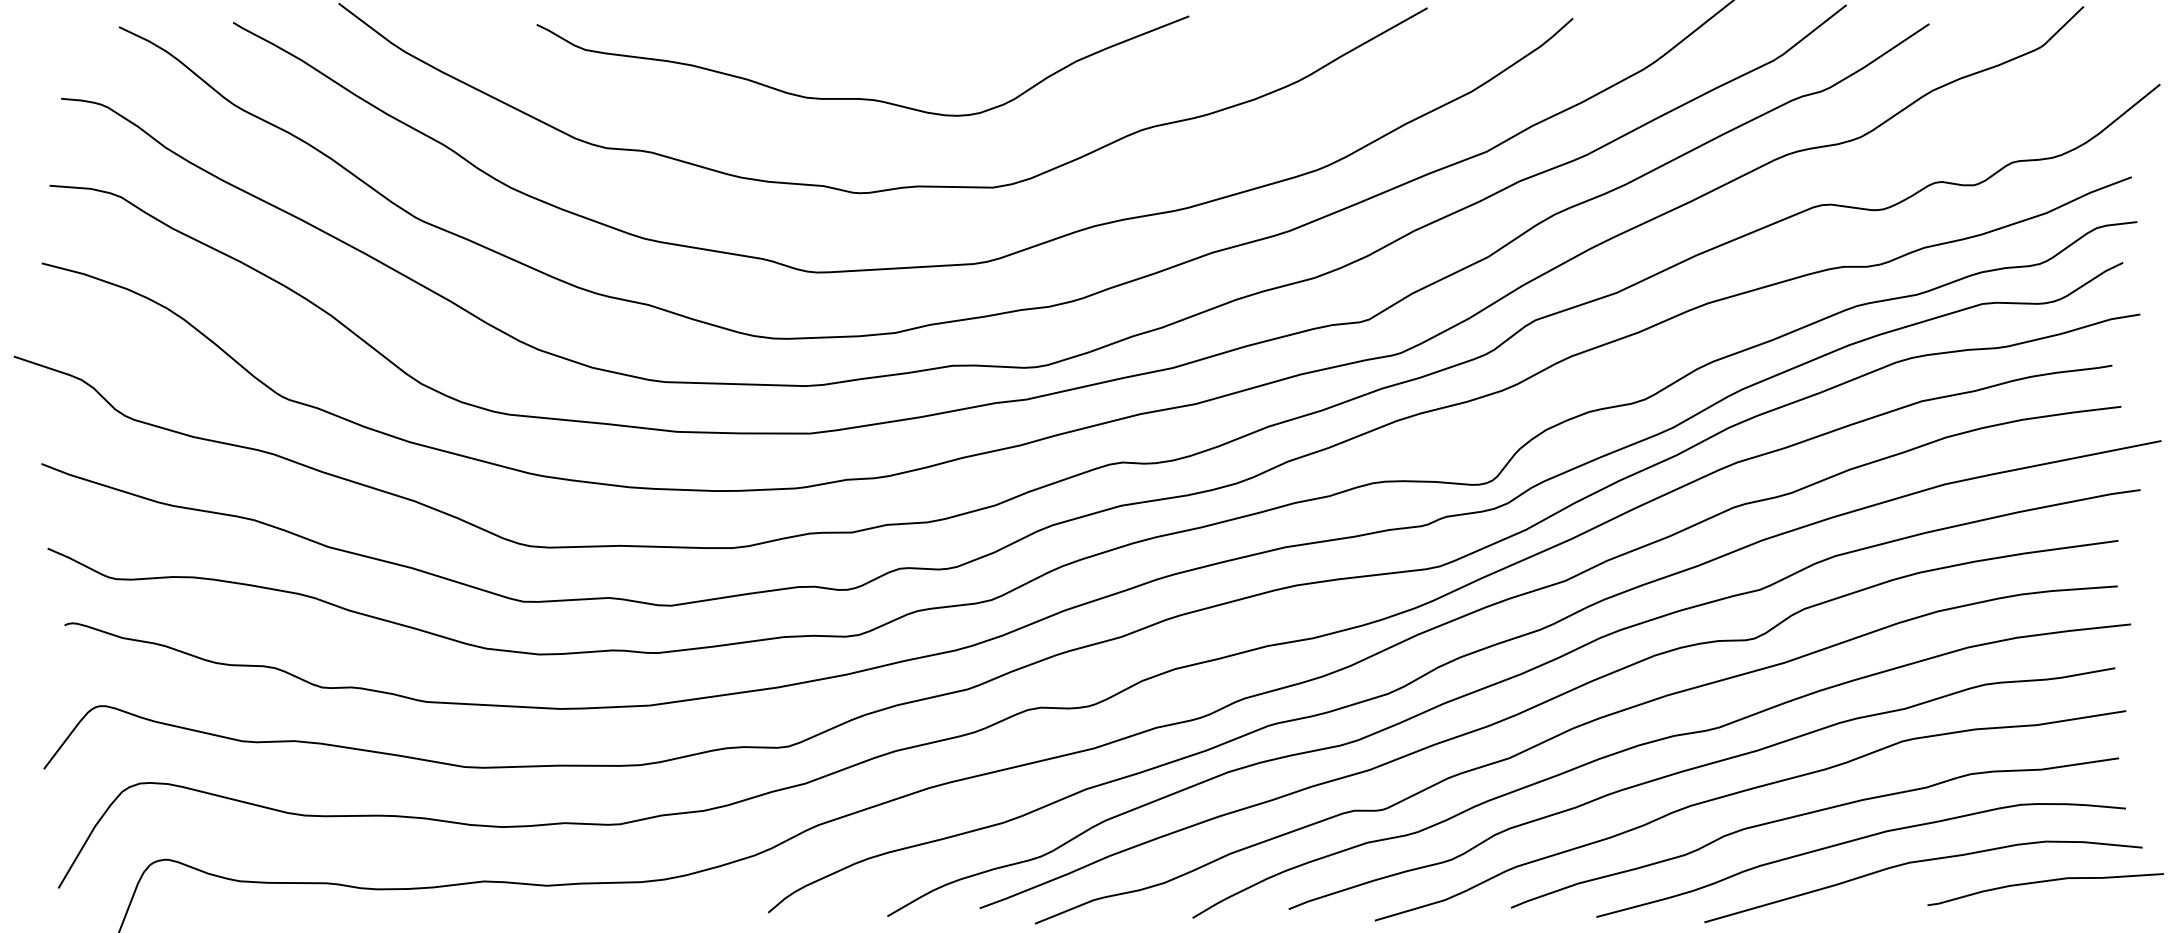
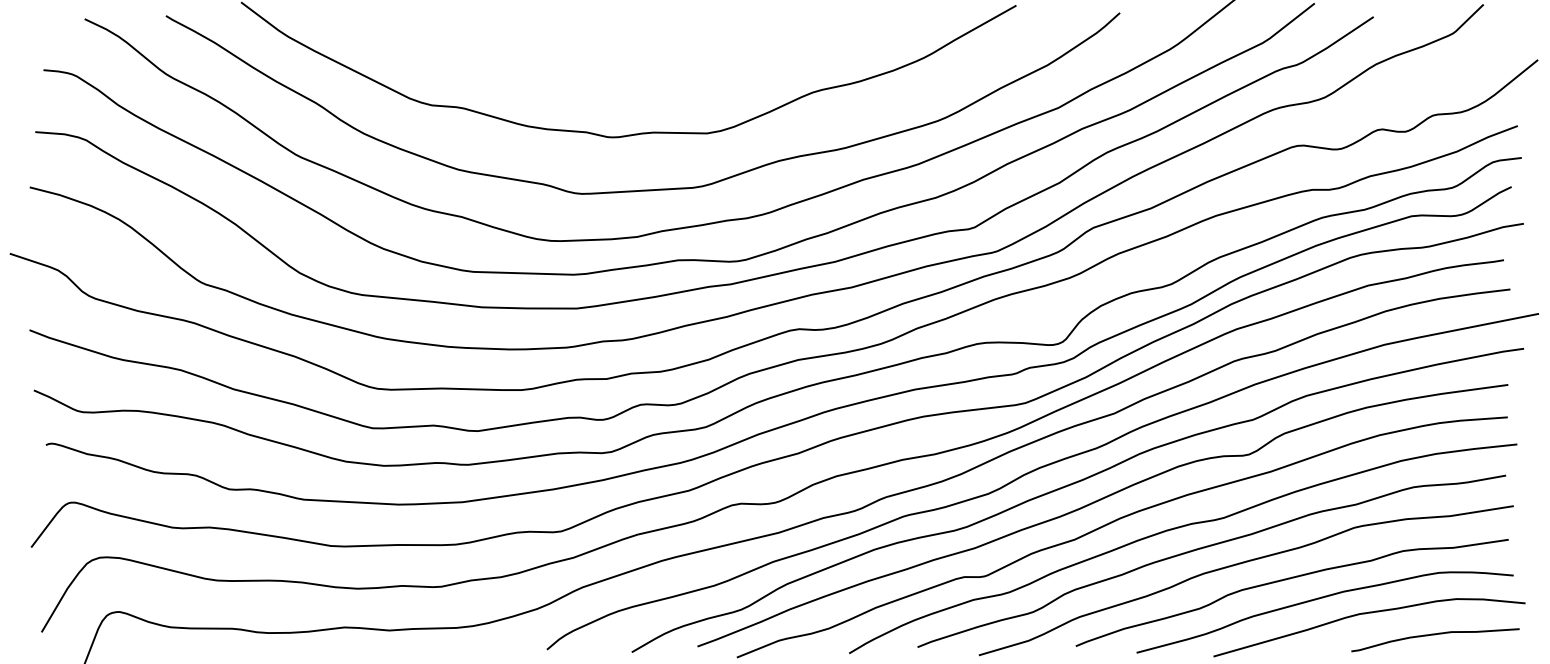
curve: (863, 97) -> (614, 69), removed
curve: (2045, 882) -> (1435, 635), moved

